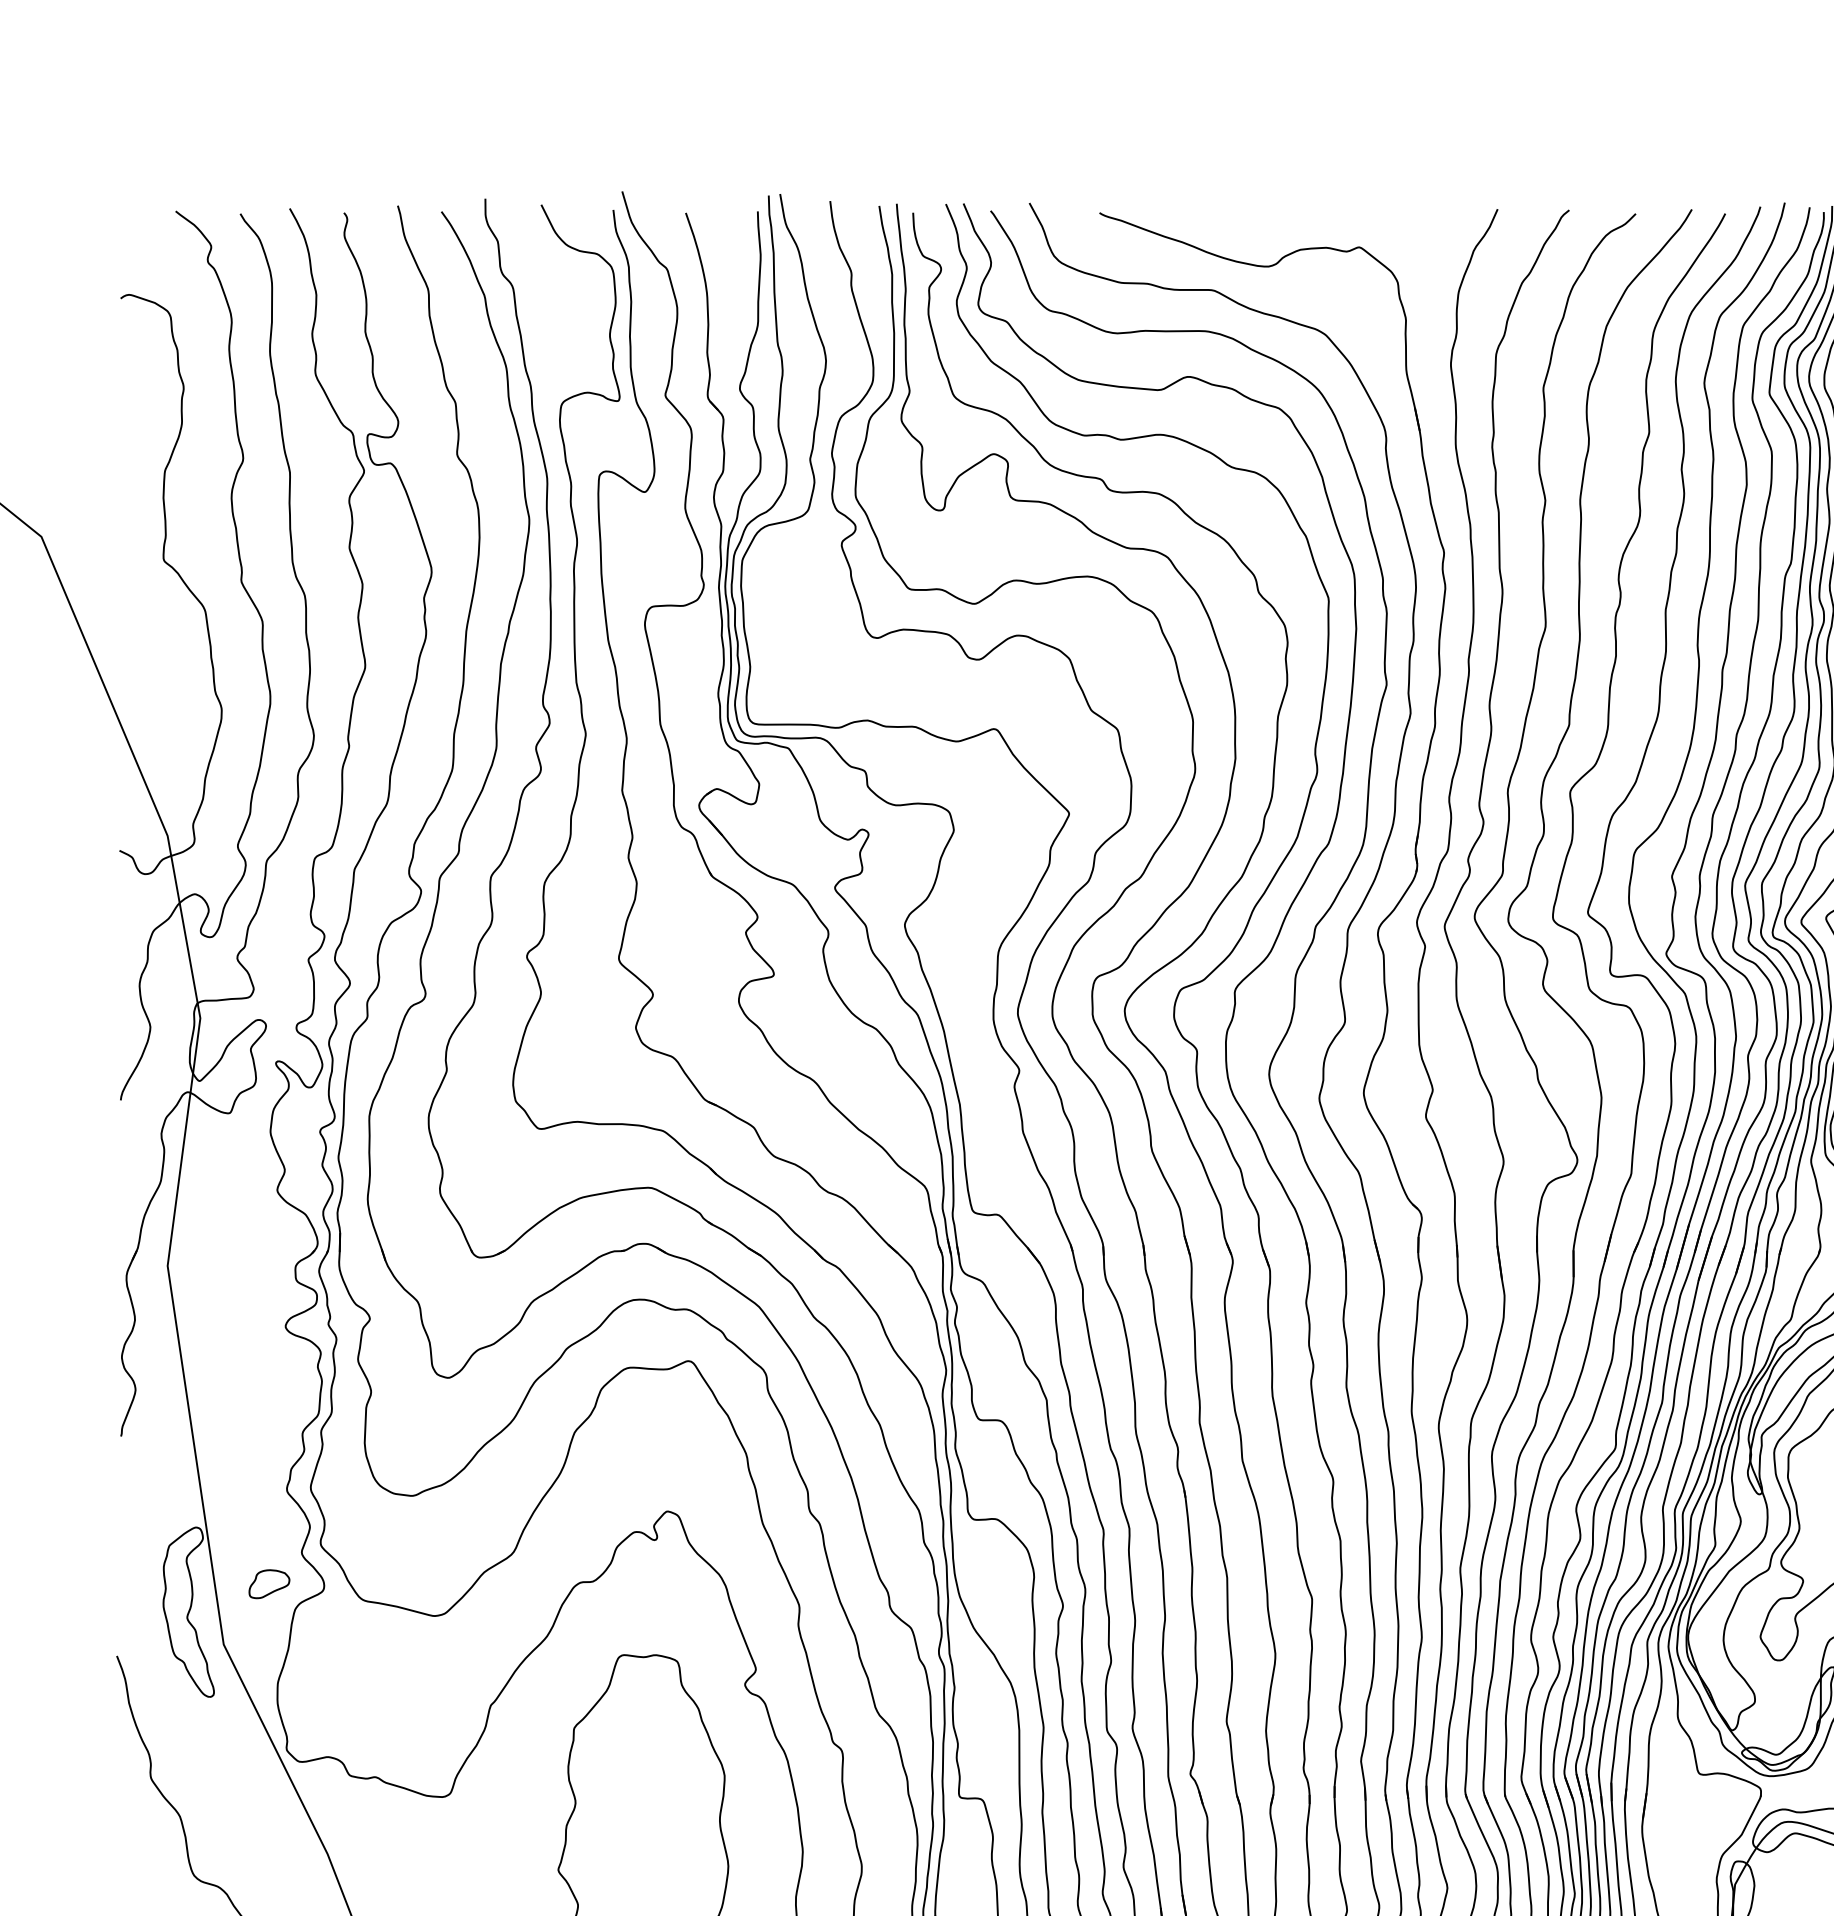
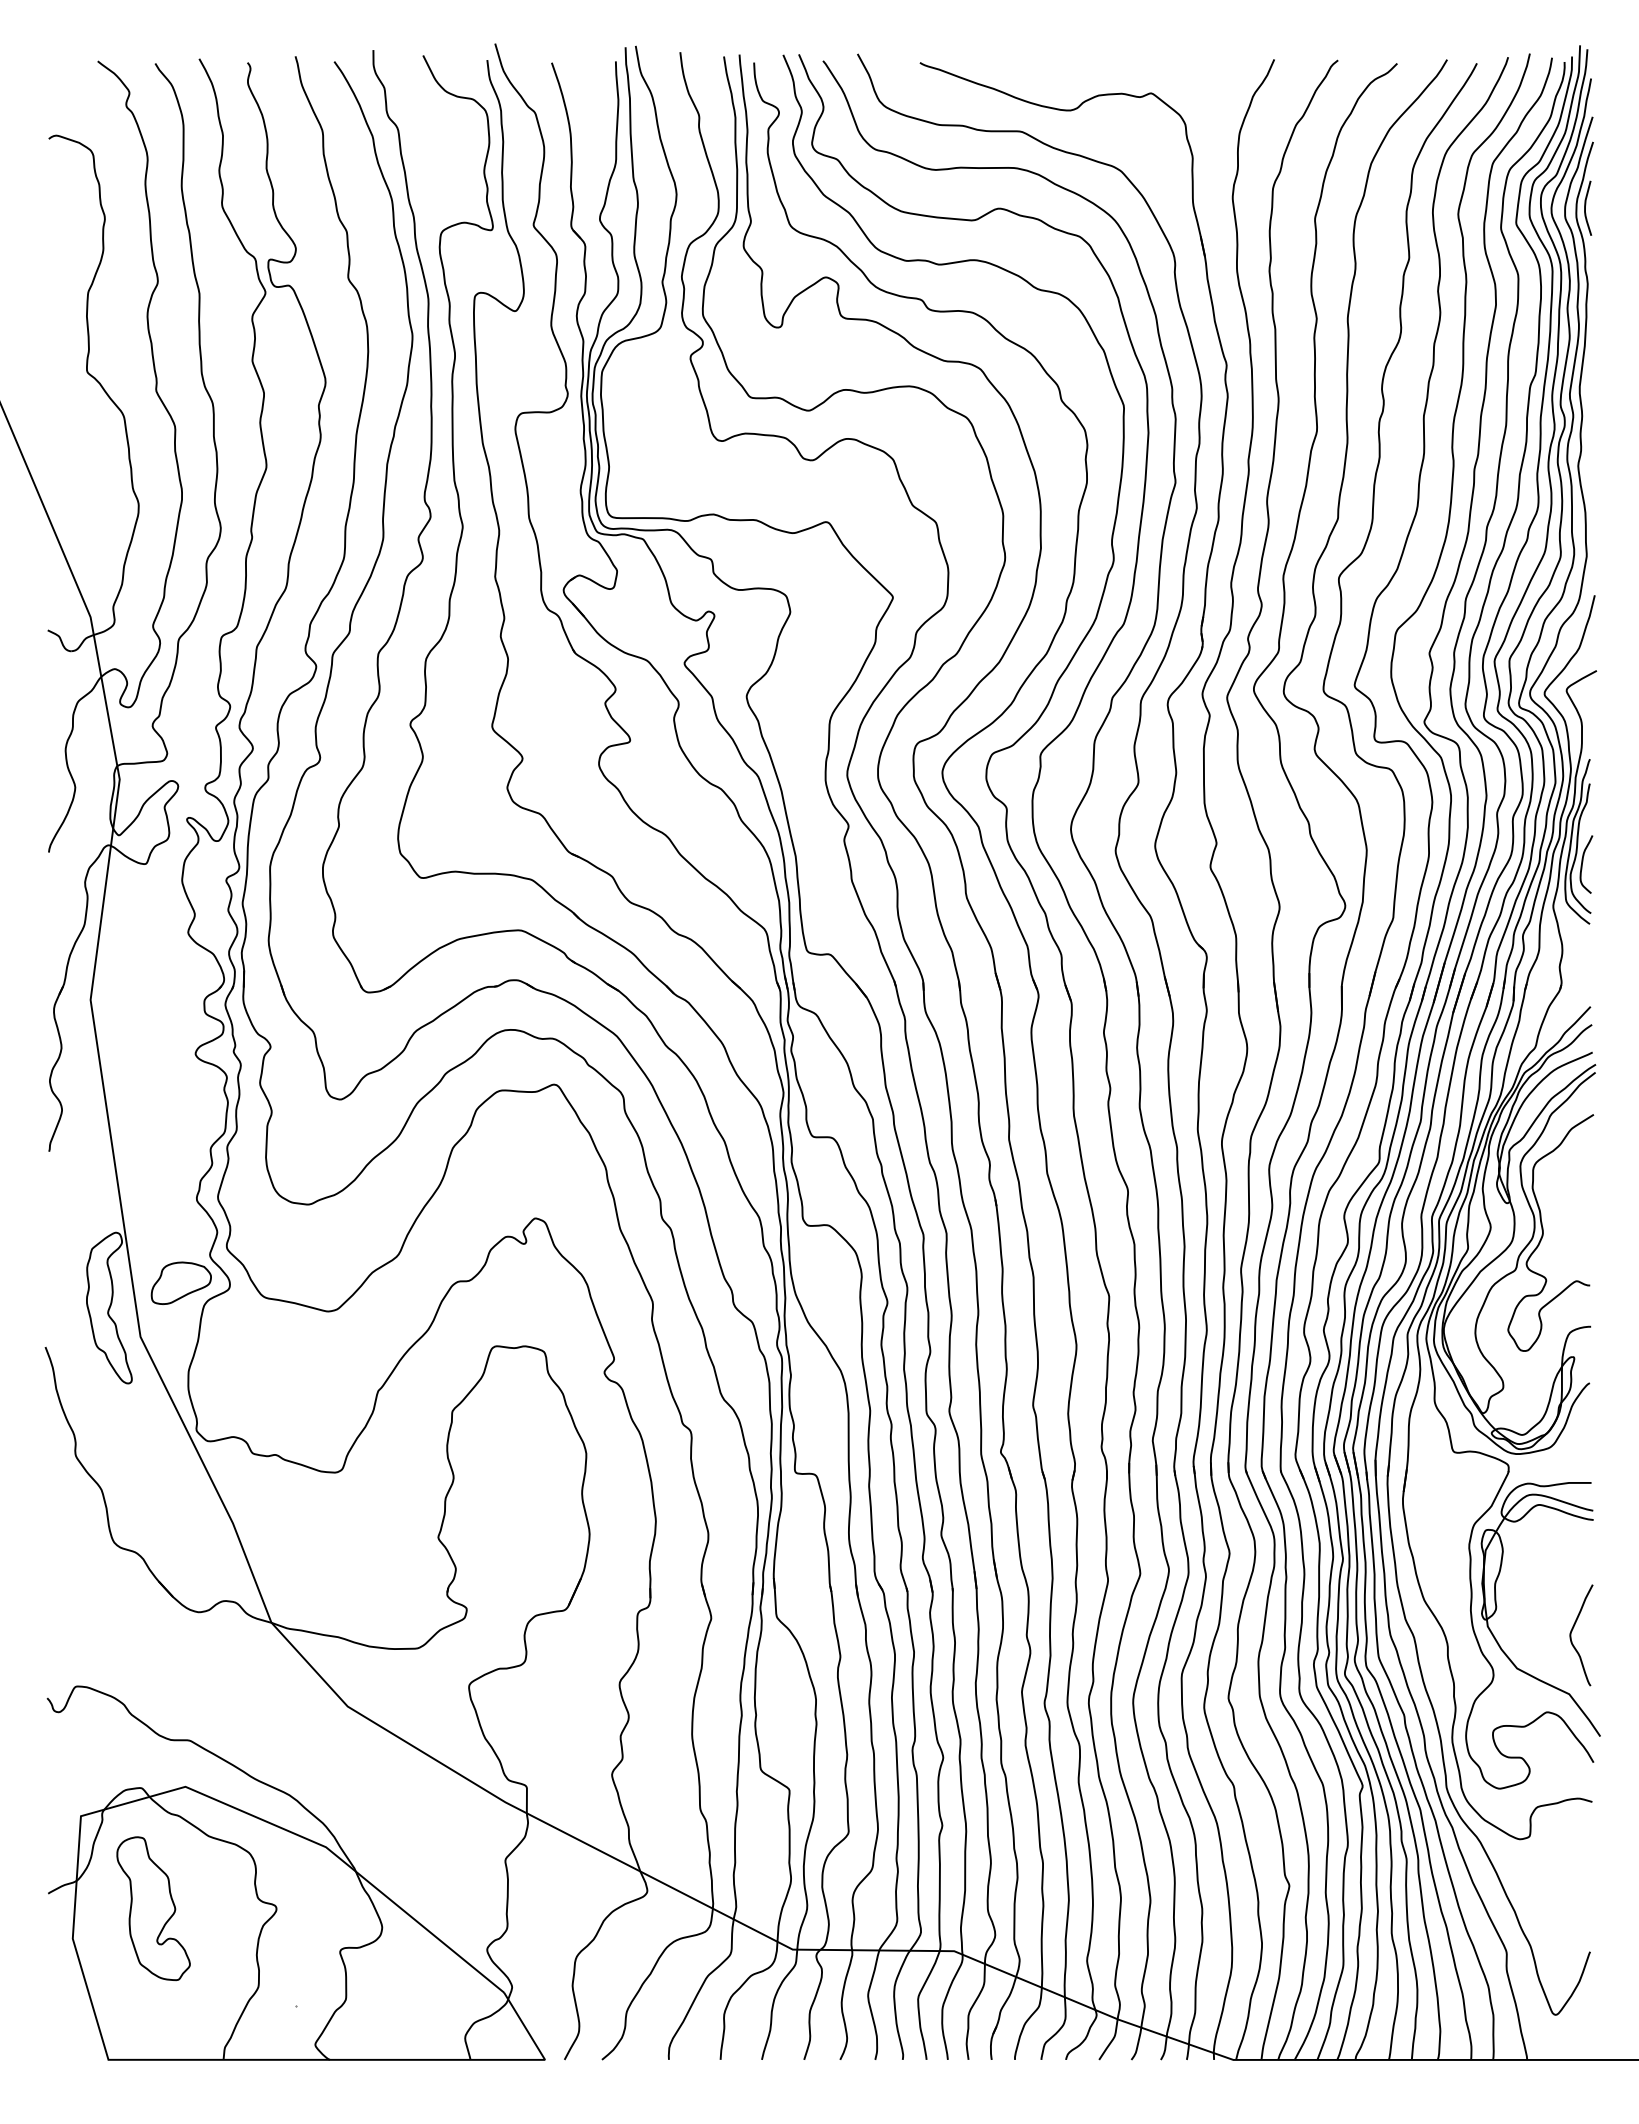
part: (268, 1583) -> (180, 1282), size x1.67

